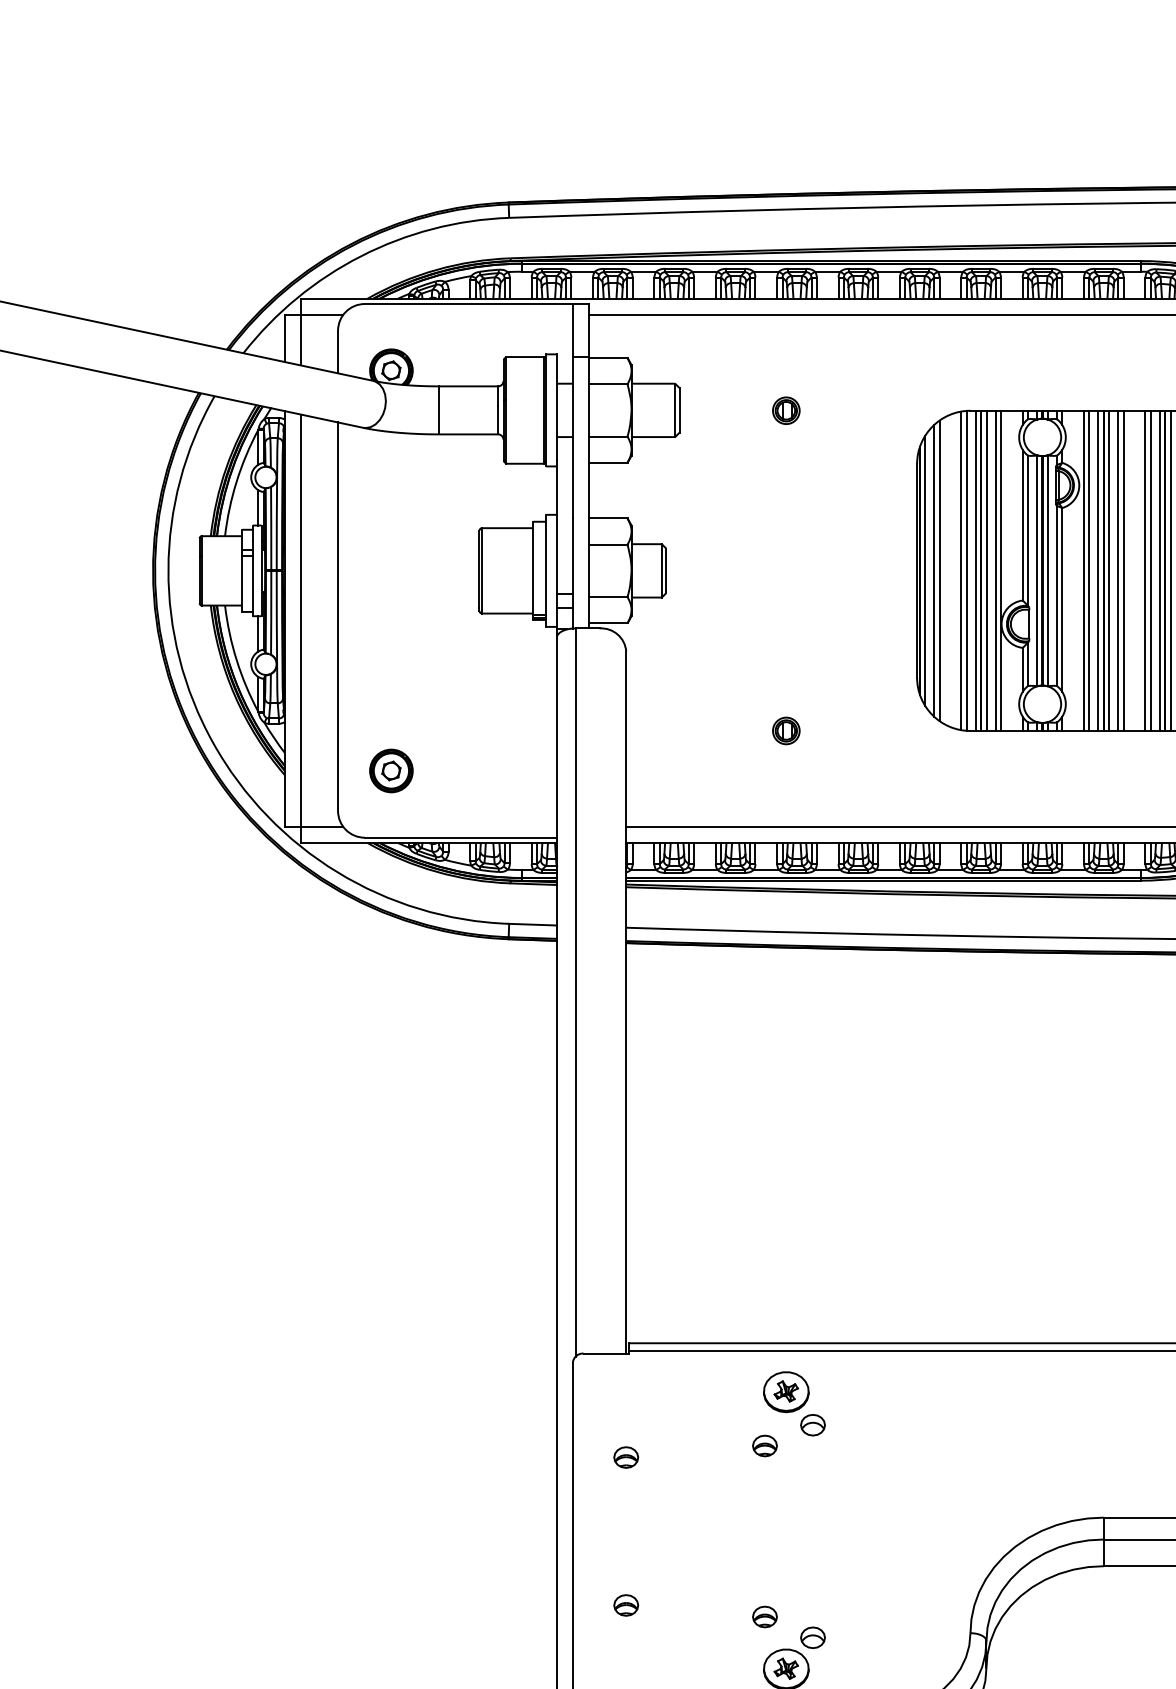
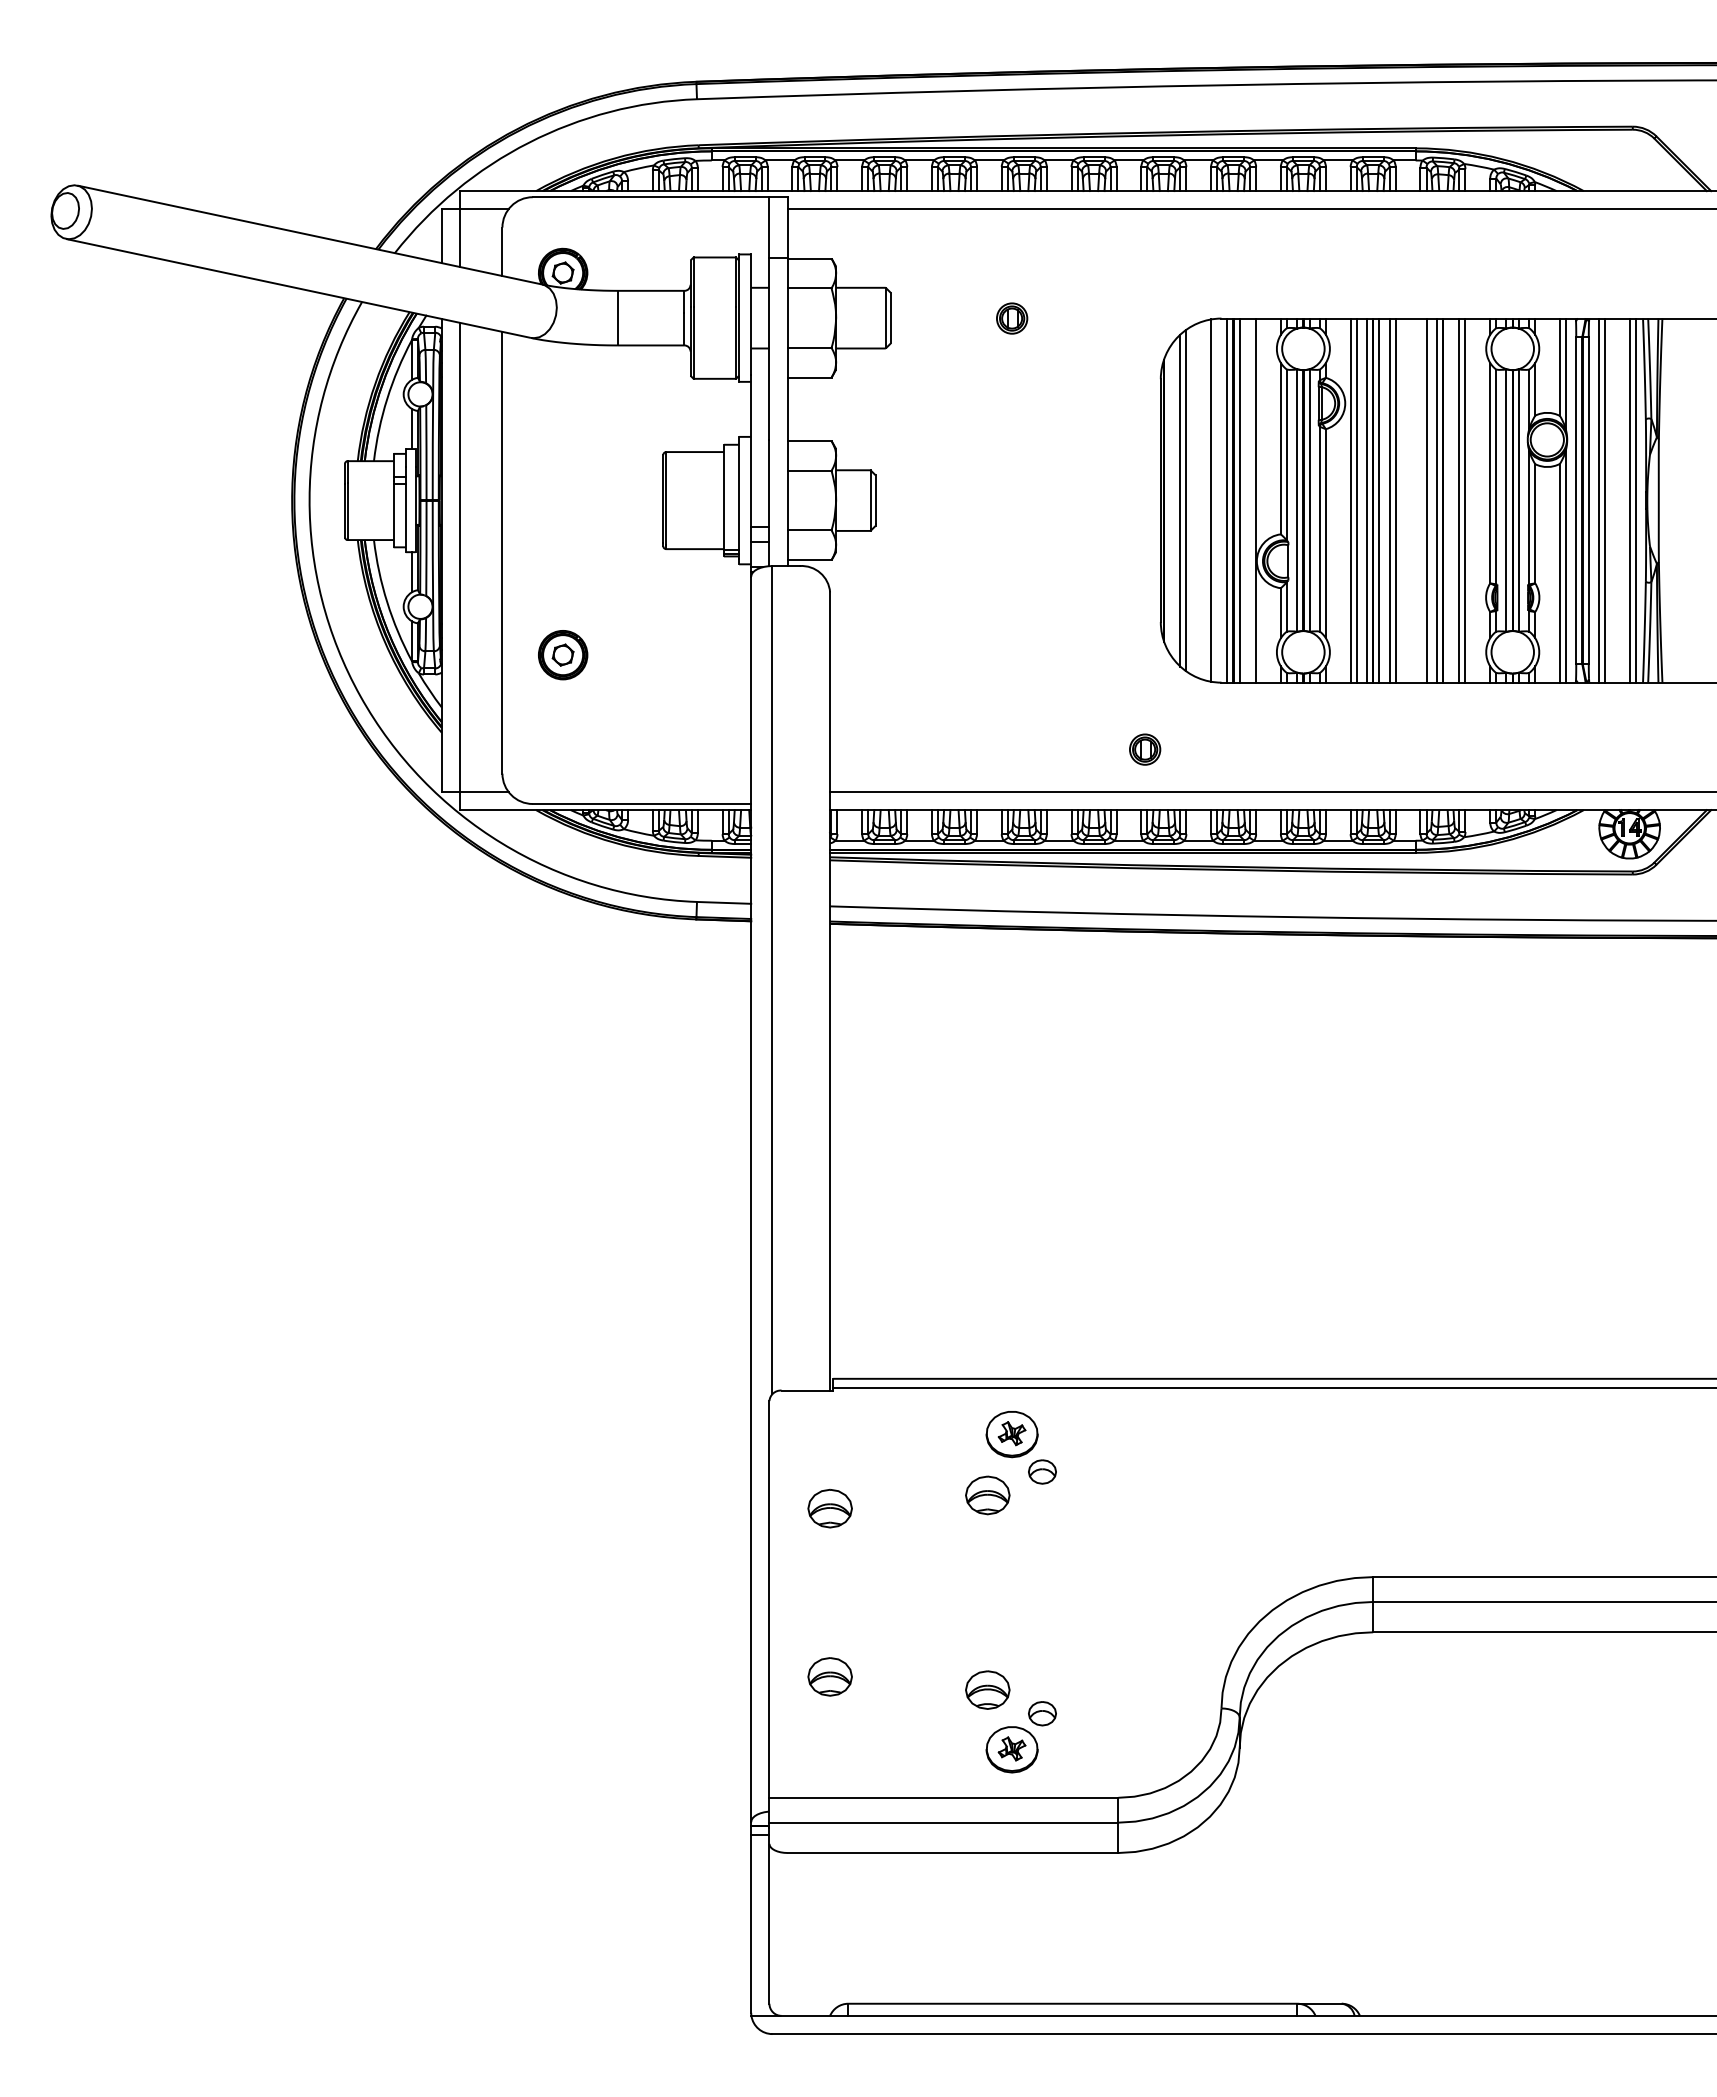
line: (925, 570) -> (1170, 500), removed
line: (966, 570) -> (1217, 500), removed
line: (995, 570) -> (1250, 500), removed
line: (1145, 570) -> (1420, 500), removed
line: (1170, 570) -> (1449, 500), removed
part: (786, 730) -> (1145, 749), moved
part: (391, 771) -> (563, 655), moved
part: (764, 1445) -> (987, 1495), size x1.6
part: (625, 1457) -> (829, 1508), size x1.6
part: (625, 1605) -> (829, 1676), size x1.6
part: (764, 1616) -> (987, 1689), size x1.6

